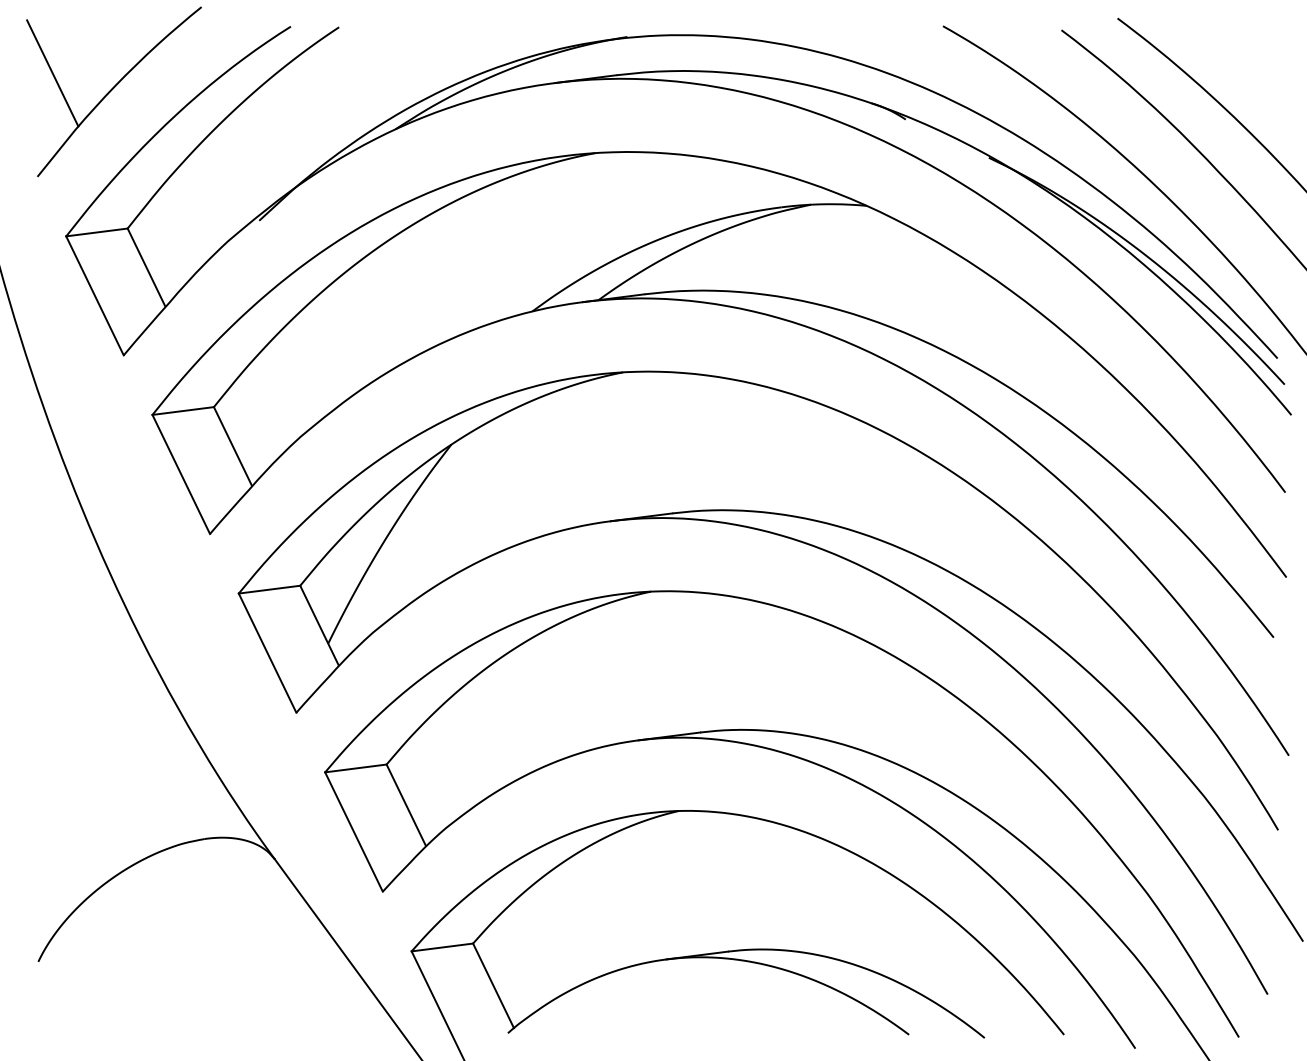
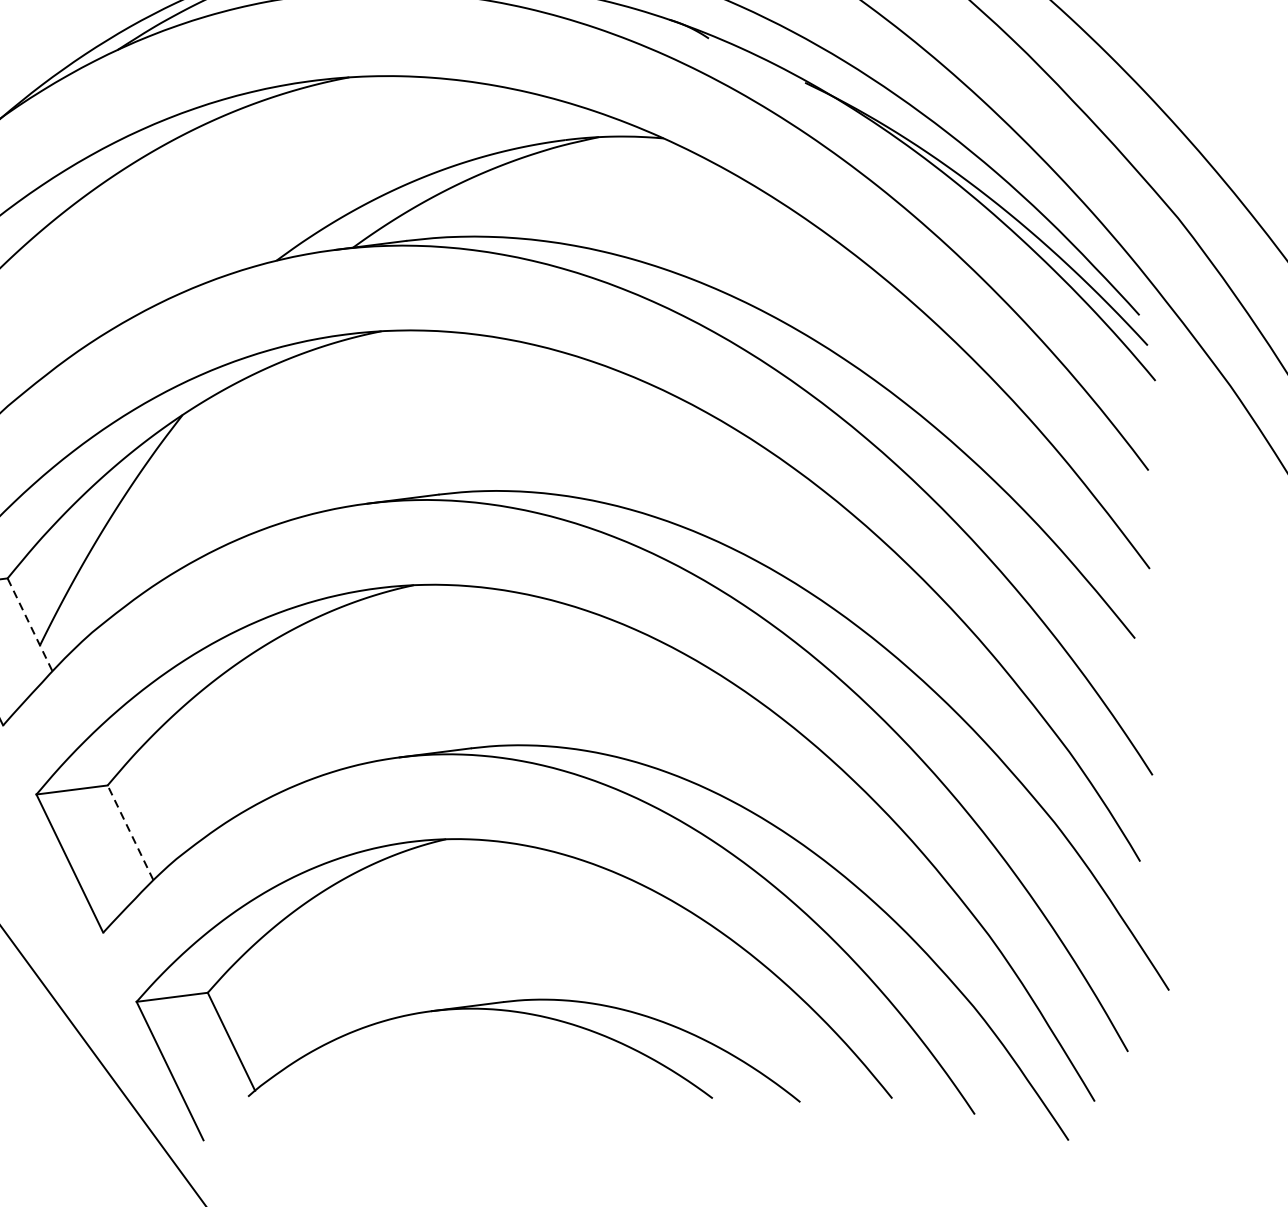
line: (319, 625) -> (29, 624), solid -> dashed
line: (406, 804) -> (130, 831), solid -> dashed

